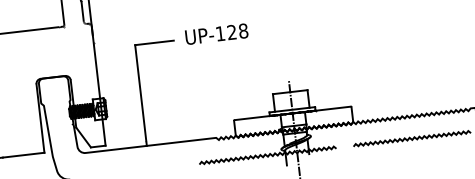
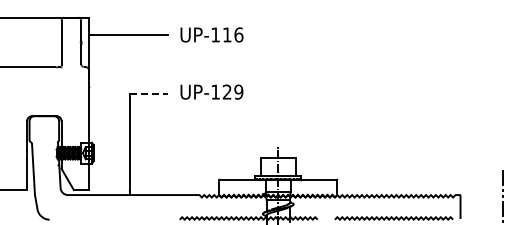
text: (243, 30) -> (238, 91), UP-128 -> UP-129
line: (154, 42) -> (149, 93), solid -> dashed

